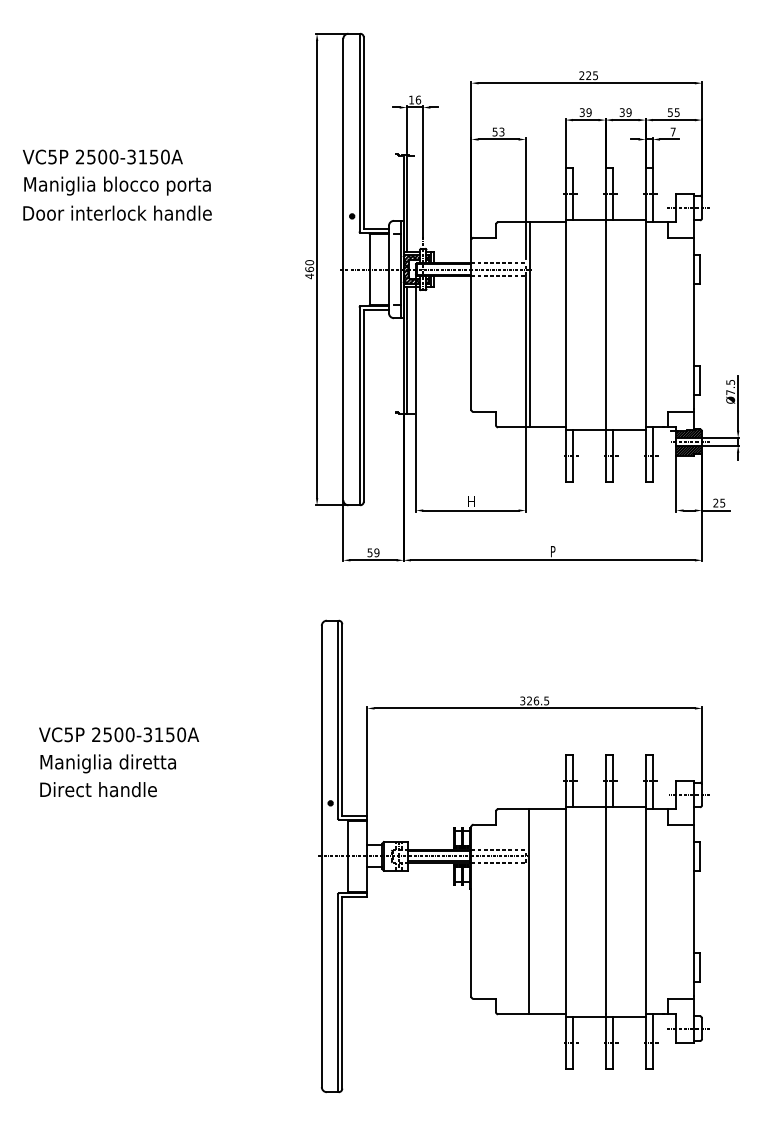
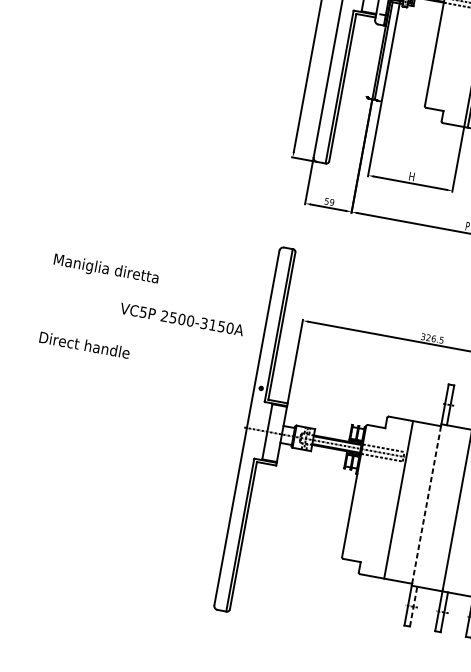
text: (119, 734) -> (182, 319), moved
text: (107, 763) -> (105, 269), moved
line: (565, 911) -> (426, 504), solid -> dashed
line: (572, 1042) -> (413, 606), solid -> dashed

